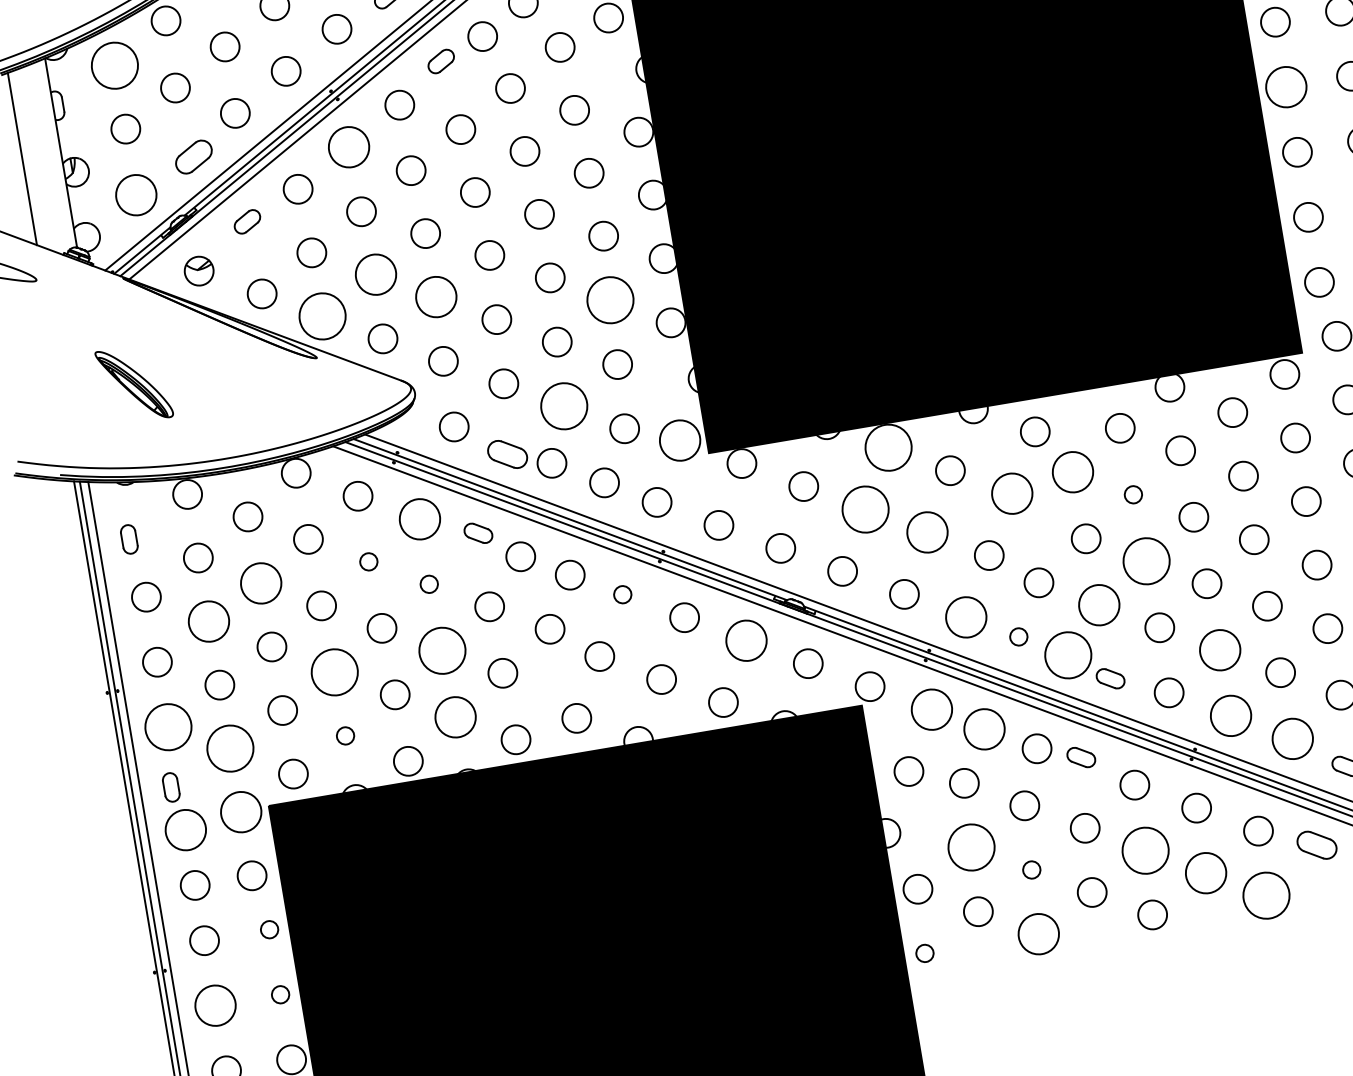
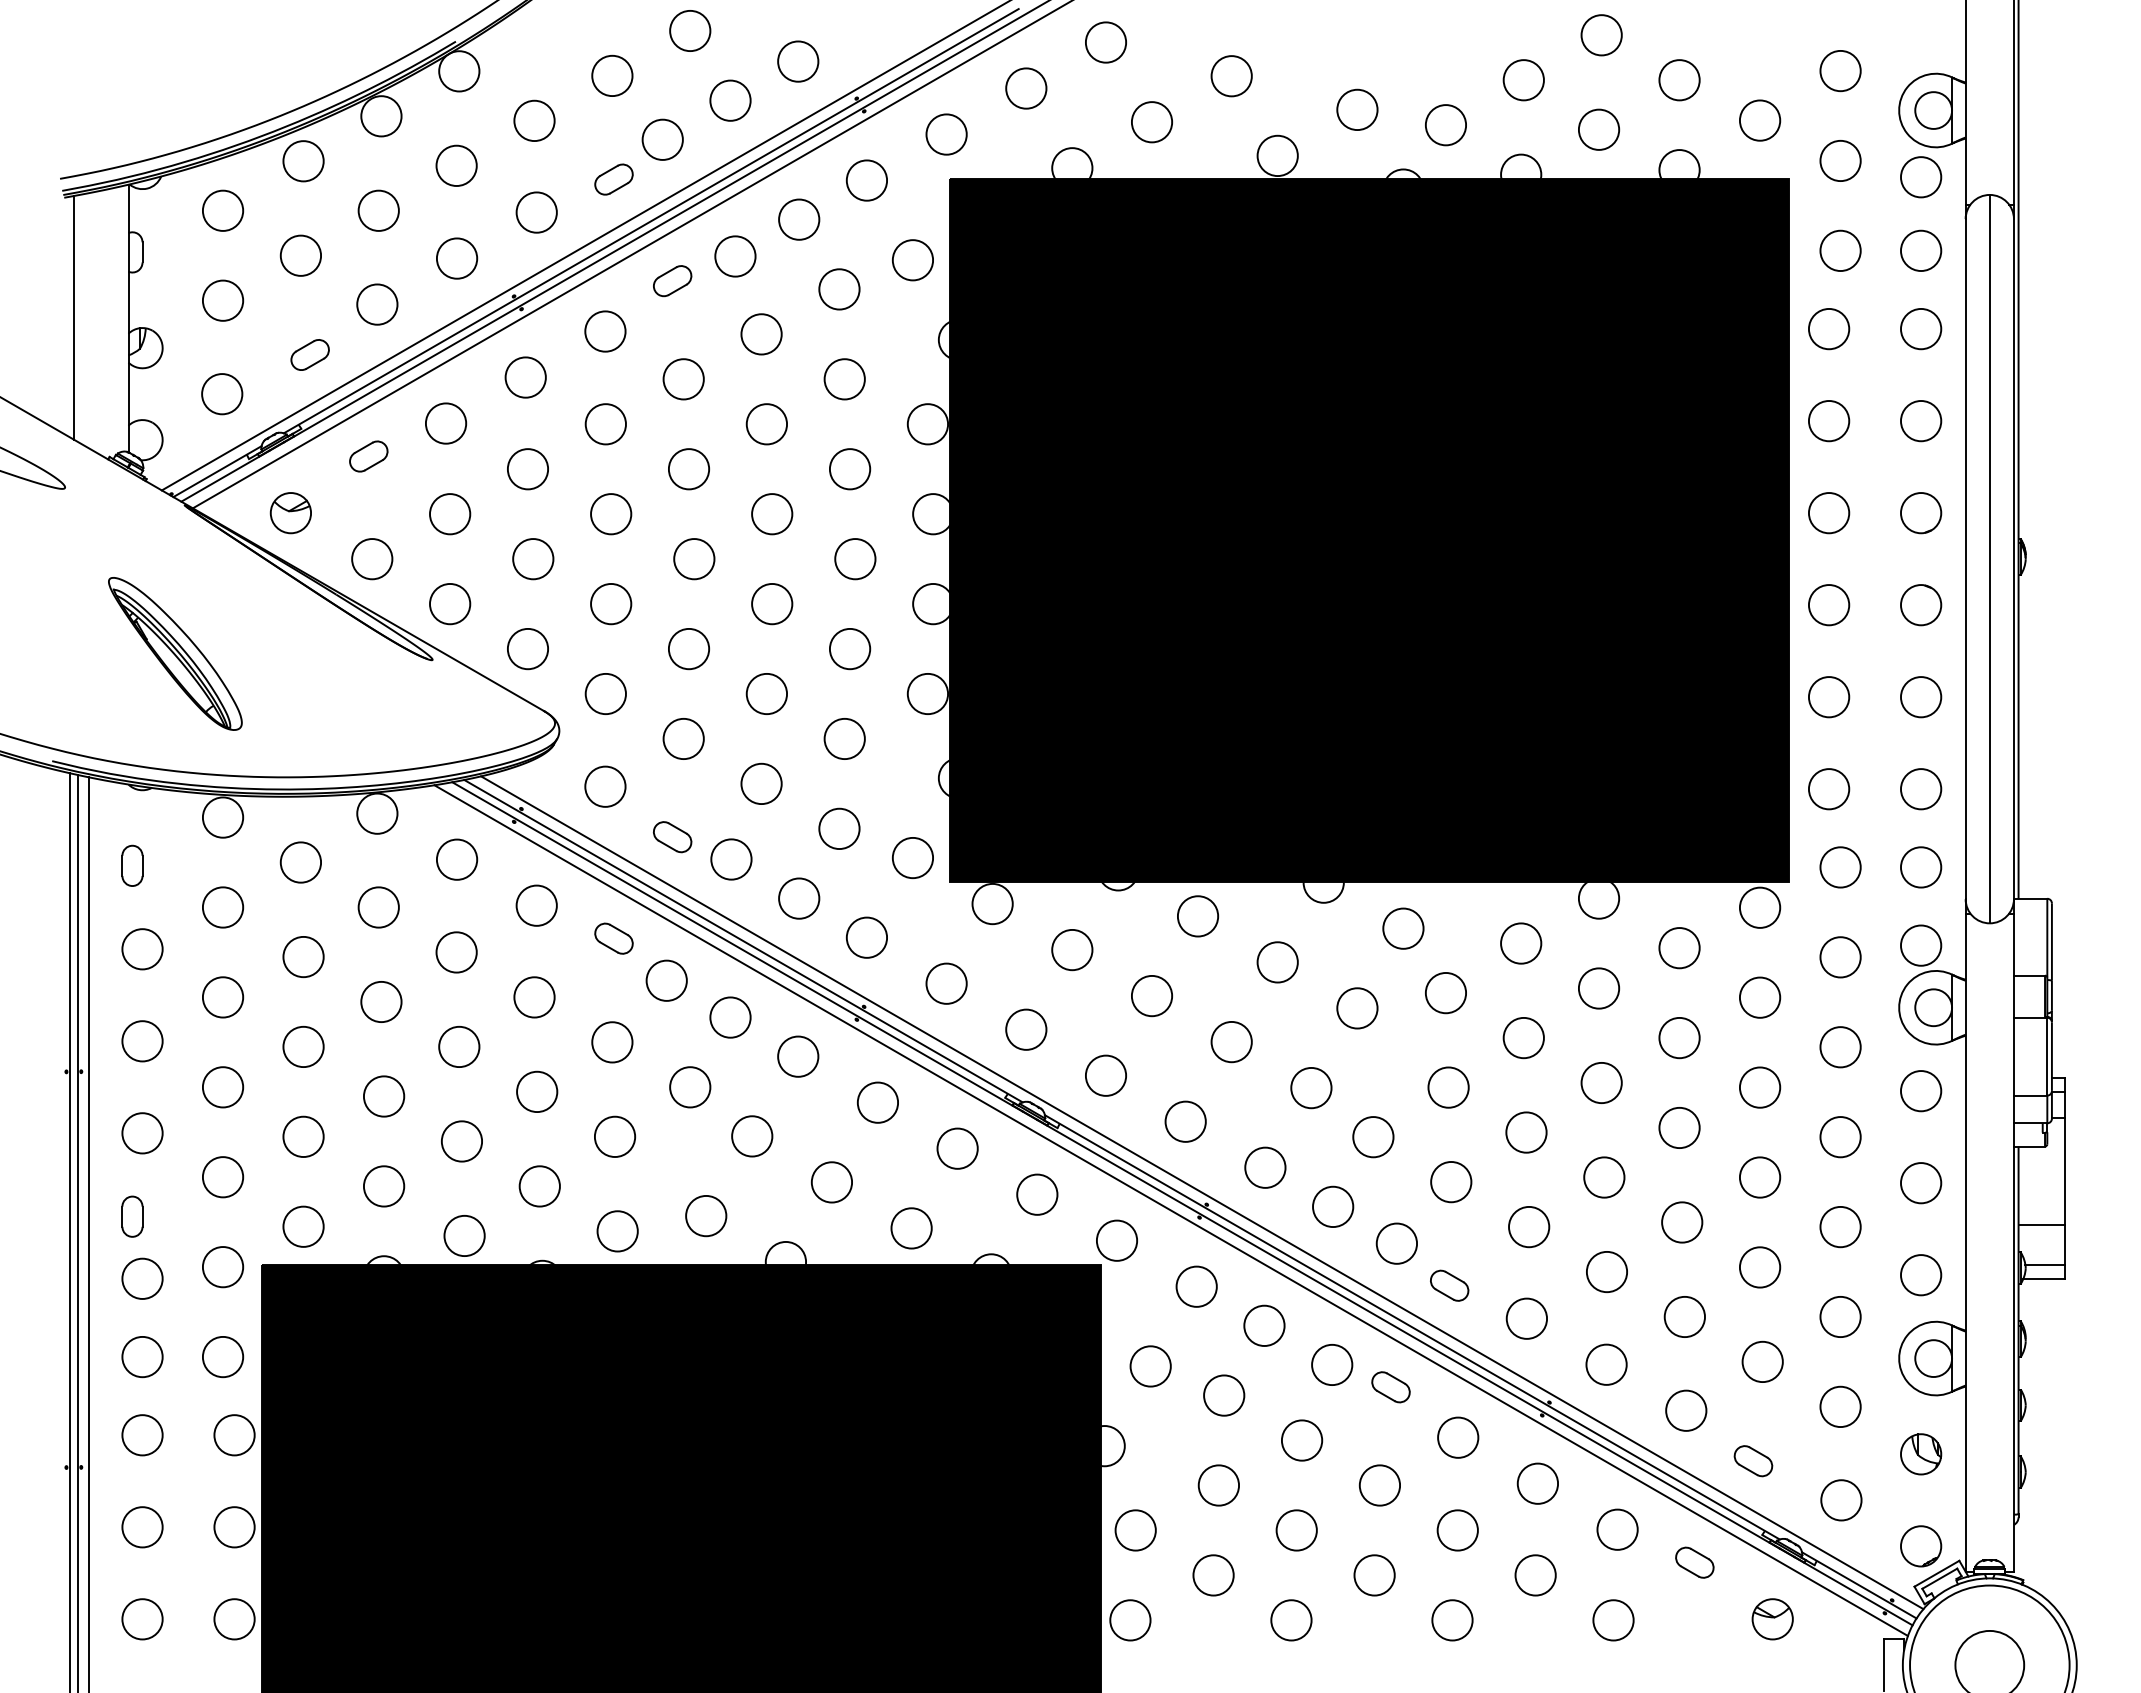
circle: (115, 65) -> (223, 210), size x0.62
circle: (1286, 87) -> (1829, 513), size x0.71
circle: (348, 147) -> (525, 377), size x0.71
part: (193, 156) -> (309, 354), size x0.71
circle: (136, 195) -> (222, 394), size x0.71
circle: (376, 274) -> (533, 559), size x0.71
circle: (436, 297) -> (611, 604), size x0.71
circle: (611, 300) -> (850, 649), size x0.62
circle: (322, 315) -> (450, 603), size x0.62
part: (134, 384) -> (175, 653), size x1.43
circle: (564, 406) -> (761, 783), size x0.62
circle: (679, 440) -> (912, 857), size x0.71
circle: (888, 447) -> (1197, 916), size x0.62
part: (507, 454) -> (672, 837), size x0.71
circle: (1072, 472) -> (1445, 993), size x0.71
circle: (1012, 493) -> (1357, 1008), size x0.71
circle: (1133, 494) -> (1523, 1037), size x1.67
circle: (865, 509) -> (1151, 995), size x0.62
circle: (419, 519) -> (536, 905), size x0.71
circle: (927, 532) -> (1231, 1042), size x0.71
circle: (368, 561) -> (456, 952), size x1.67
circle: (1146, 561) -> (1526, 1132), size x0.62
circle: (261, 583) -> (303, 956), size x0.71
circle: (429, 584) -> (534, 997), size x1.67
circle: (622, 594) -> (798, 1056), size x1.67
circle: (1099, 605) -> (1451, 1182), size x0.71
circle: (966, 617) -> (1265, 1167), size x0.71
circle: (209, 621) -> (223, 997), size x0.71
circle: (1019, 636) -> (1333, 1206), size x1.67
circle: (746, 640) -> (957, 1148), size x0.71
circle: (1219, 649) -> (1606, 1271), size x0.71
circle: (442, 650) -> (537, 1091), size x0.62
circle: (1067, 655) -> (1396, 1243), size x0.62
circle: (334, 672) -> (383, 1096), size x0.62
circle: (931, 709) -> (1196, 1286), size x0.71
circle: (1230, 715) -> (1606, 1364), size x0.71
circle: (455, 717) -> (539, 1186), size x0.71
circle: (168, 727) -> (142, 1133), size x0.62
circle: (984, 728) -> (1264, 1325), size x0.71
circle: (345, 736) -> (383, 1186), size x1.67
circle: (1292, 738) -> (1686, 1410), size x0.71
circle: (230, 748) -> (223, 1177), size x0.62
circle: (241, 812) -> (223, 1267), size x0.71
circle: (185, 829) -> (142, 1278), size x0.71
part: (1316, 845) -> (1694, 1562), size x0.71
circle: (971, 847) -> (1218, 1485), size x0.62
circle: (1145, 850) -> (1457, 1530), size x0.62
circle: (1031, 870) -> (1296, 1530), size x1.67
circle: (1205, 873) -> (1535, 1575), size x0.71
circle: (1266, 895) -> (1613, 1620), size x0.62
circle: (269, 929) -> (234, 1435), size x1.67
circle: (1038, 934) -> (1291, 1620), size x0.71
circle: (925, 953) -> (1130, 1620), size x1.67
circle: (280, 994) -> (234, 1527), size x1.67
circle: (215, 1005) -> (142, 1527), size x0.71

